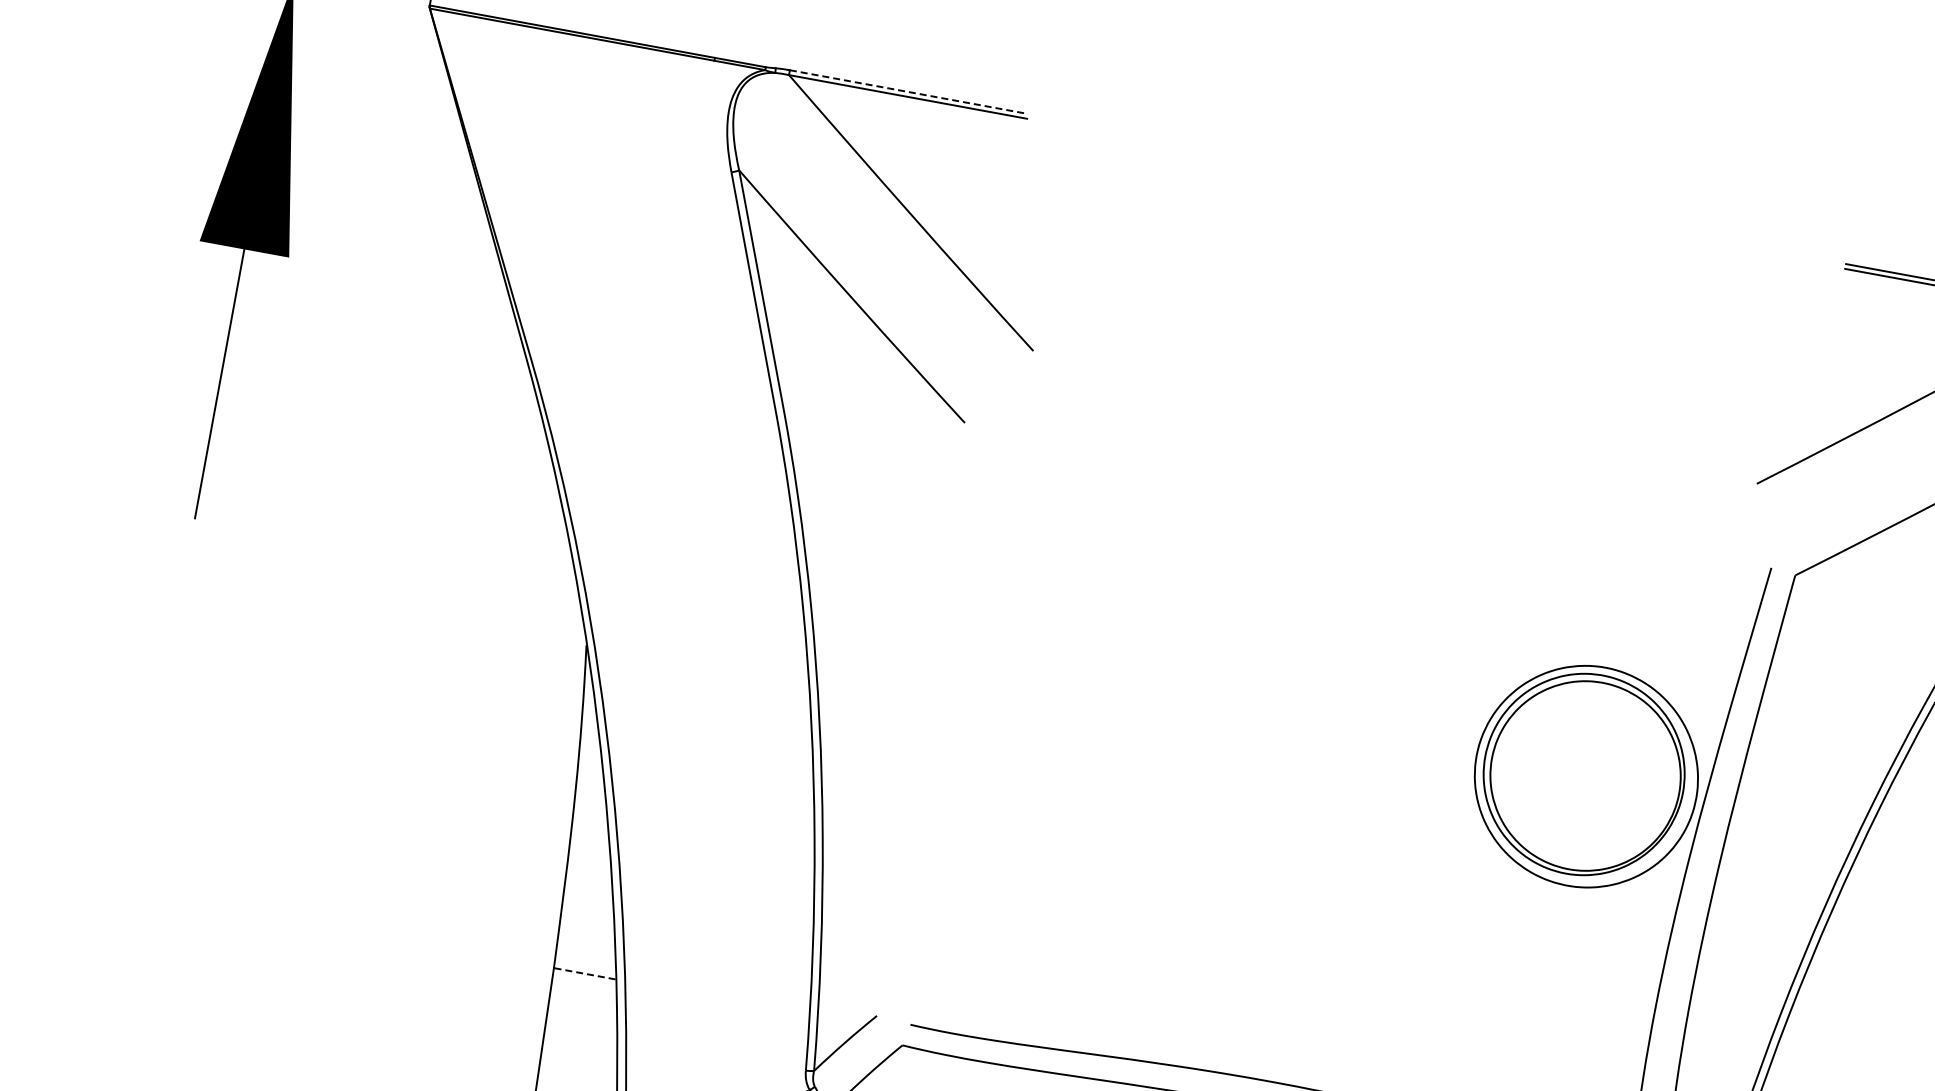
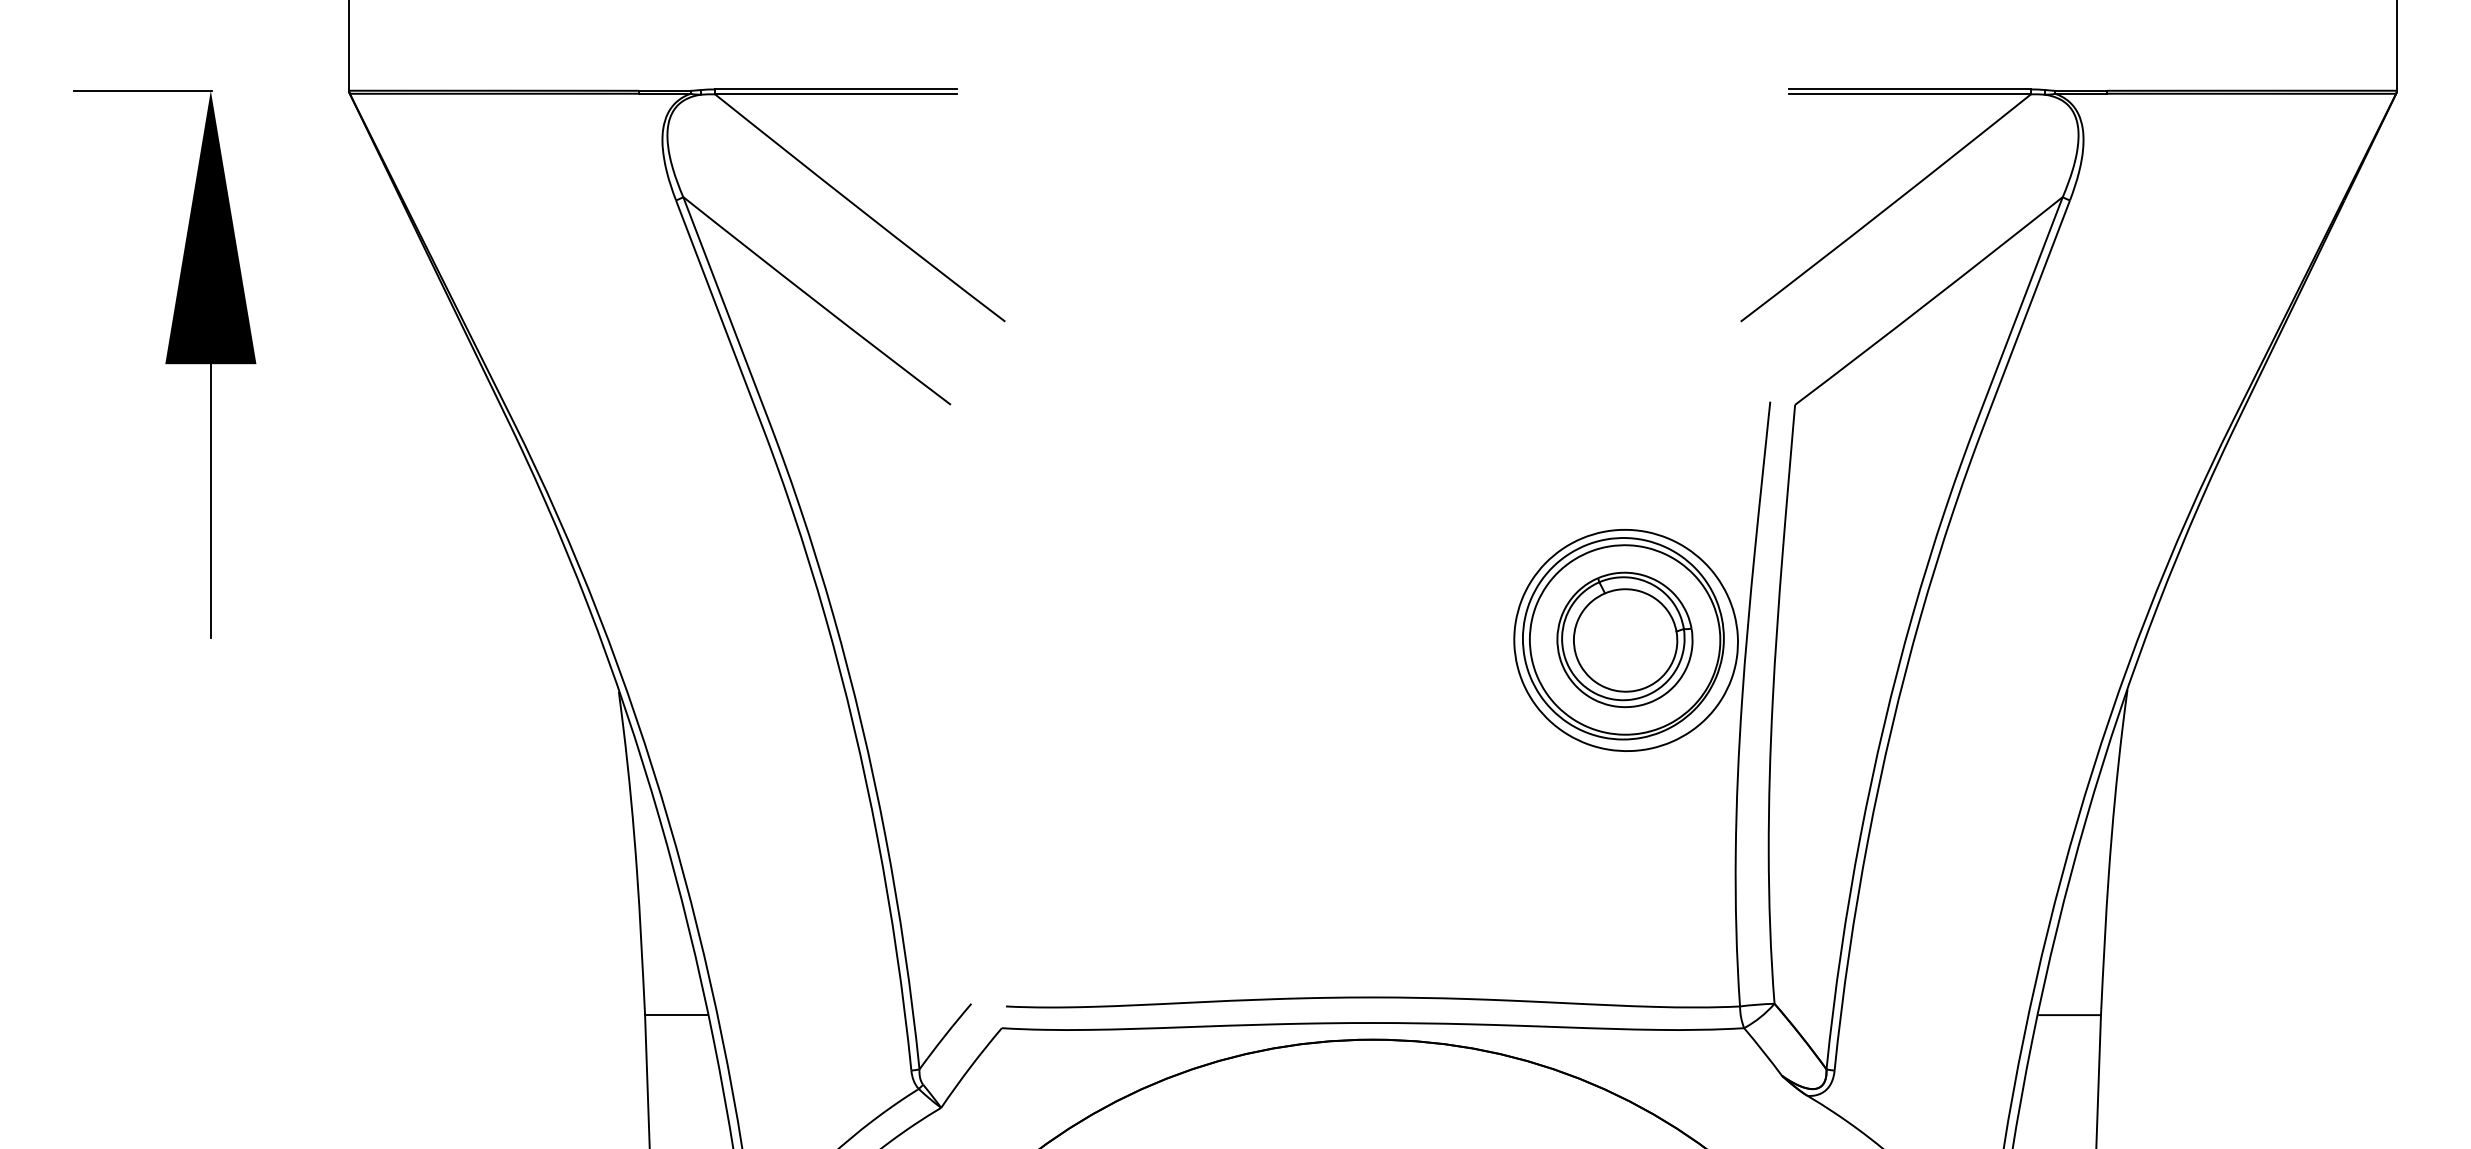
line: (909, 92) -> (836, 89), dashed -> solid
part: (1585, 775) -> (1624, 639), added
line: (583, 973) -> (675, 1015), dashed -> solid

